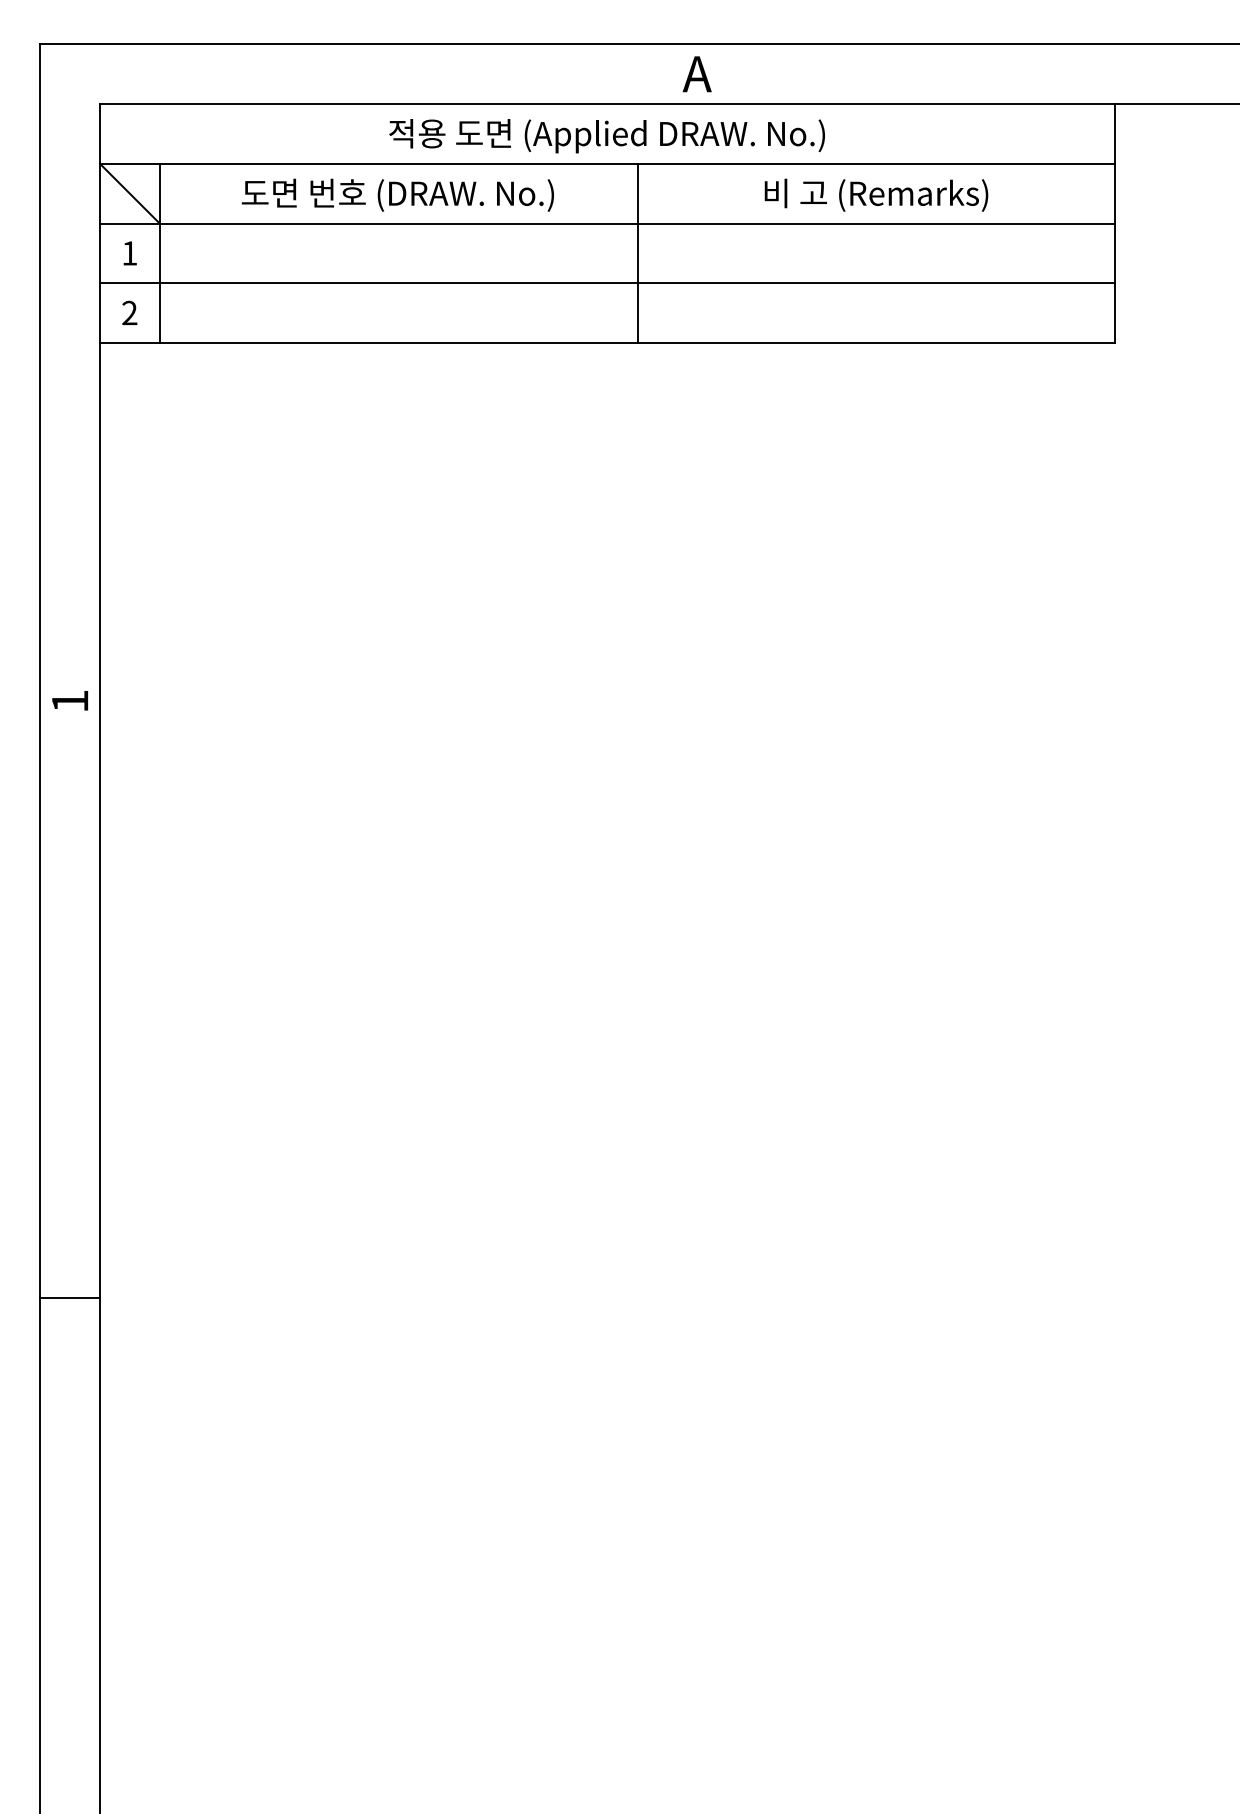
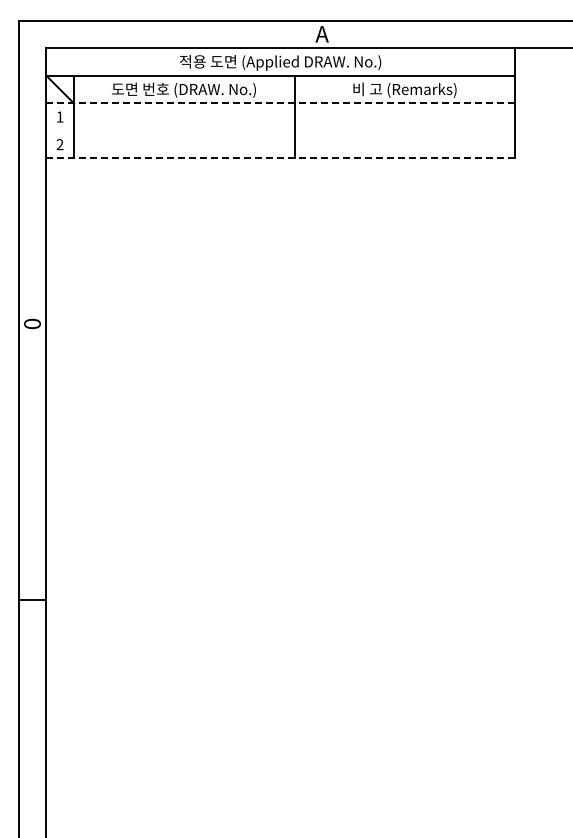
line: (607, 224) -> (280, 103), solid -> dashed
line: (607, 282) -> (280, 130), removed
line: (607, 343) -> (280, 158), solid -> dashed
text: (70, 700) -> (32, 323), 1 -> 0

